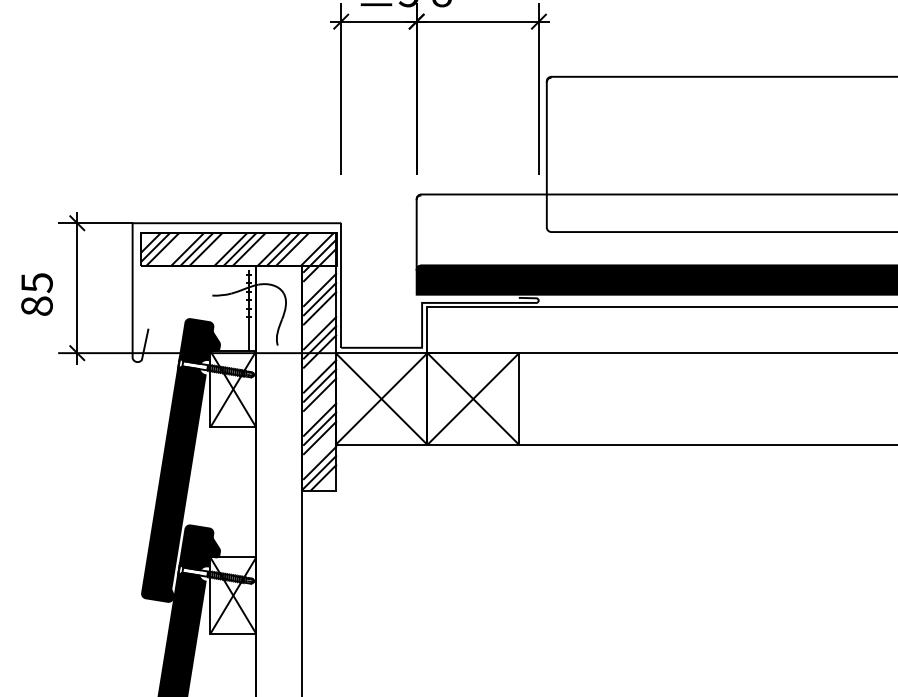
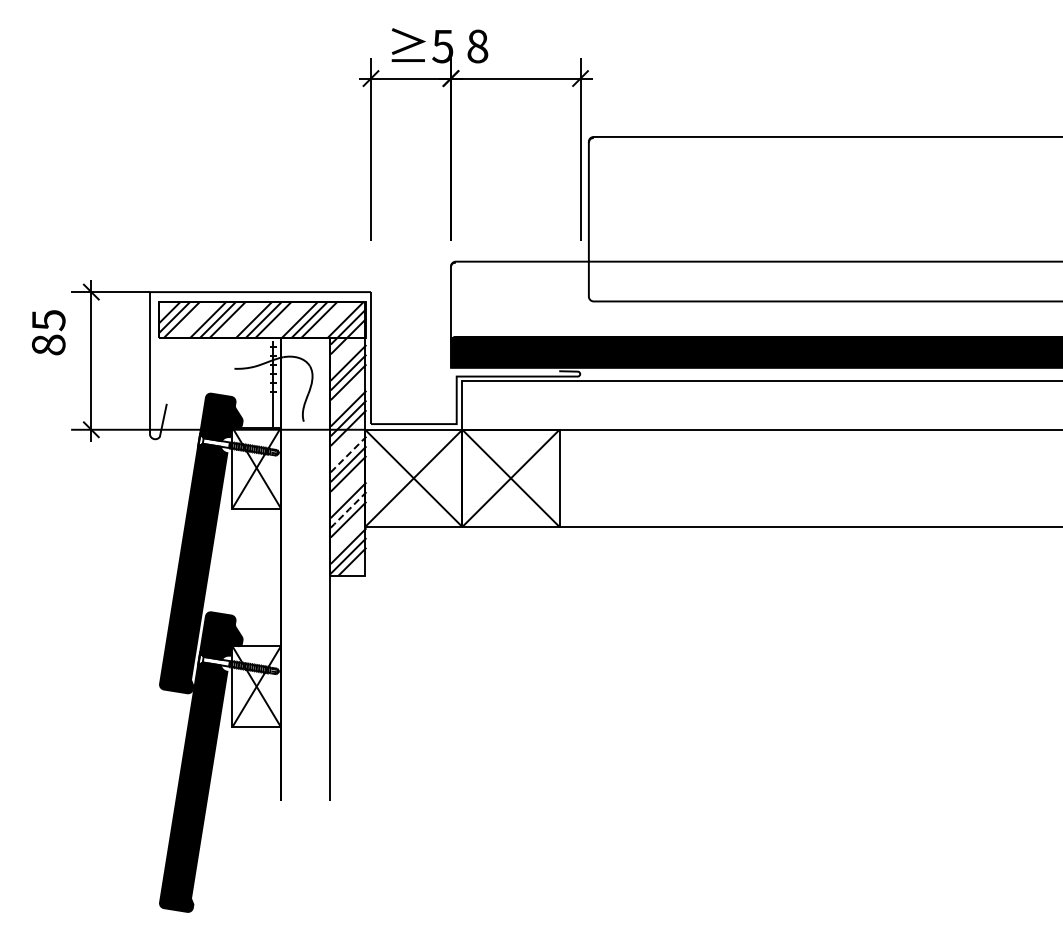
text: (36, 294) -> (48, 332), moved
line: (319, 376) -> (348, 454), solid -> dashed
line: (319, 428) -> (348, 509), solid -> dashed

